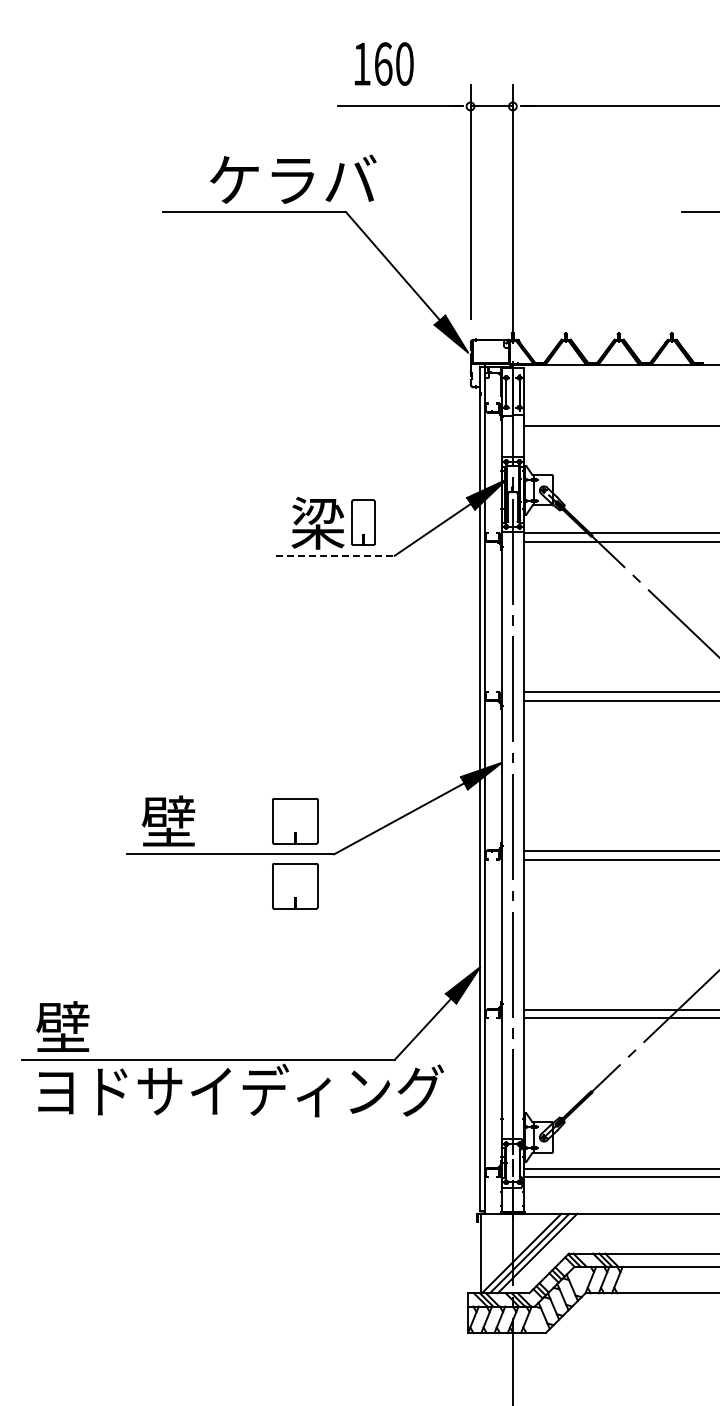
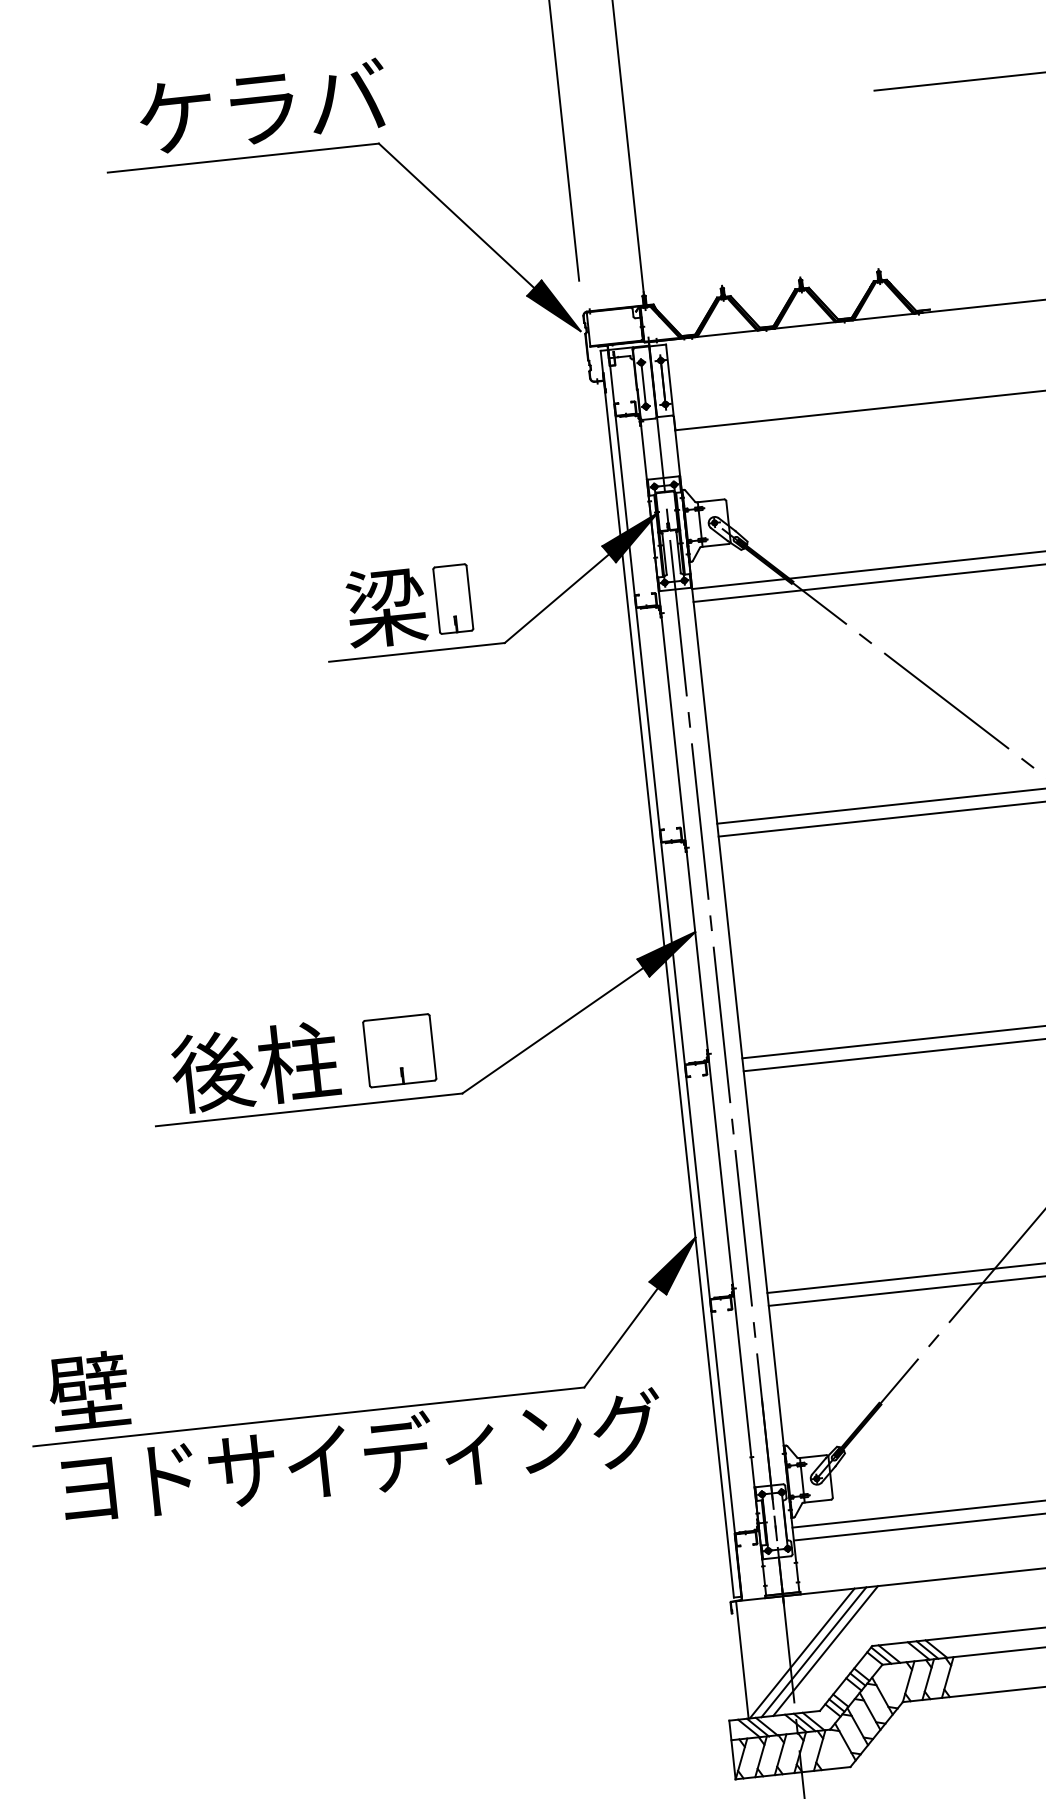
text: (293, 178) -> (263, 105), moved
line: (335, 555) -> (417, 652), dashed -> solid
text: (197, 821) -> (255, 1066), 壁 -> 後柱
part: (295, 885) -> (410, 1145), removed

